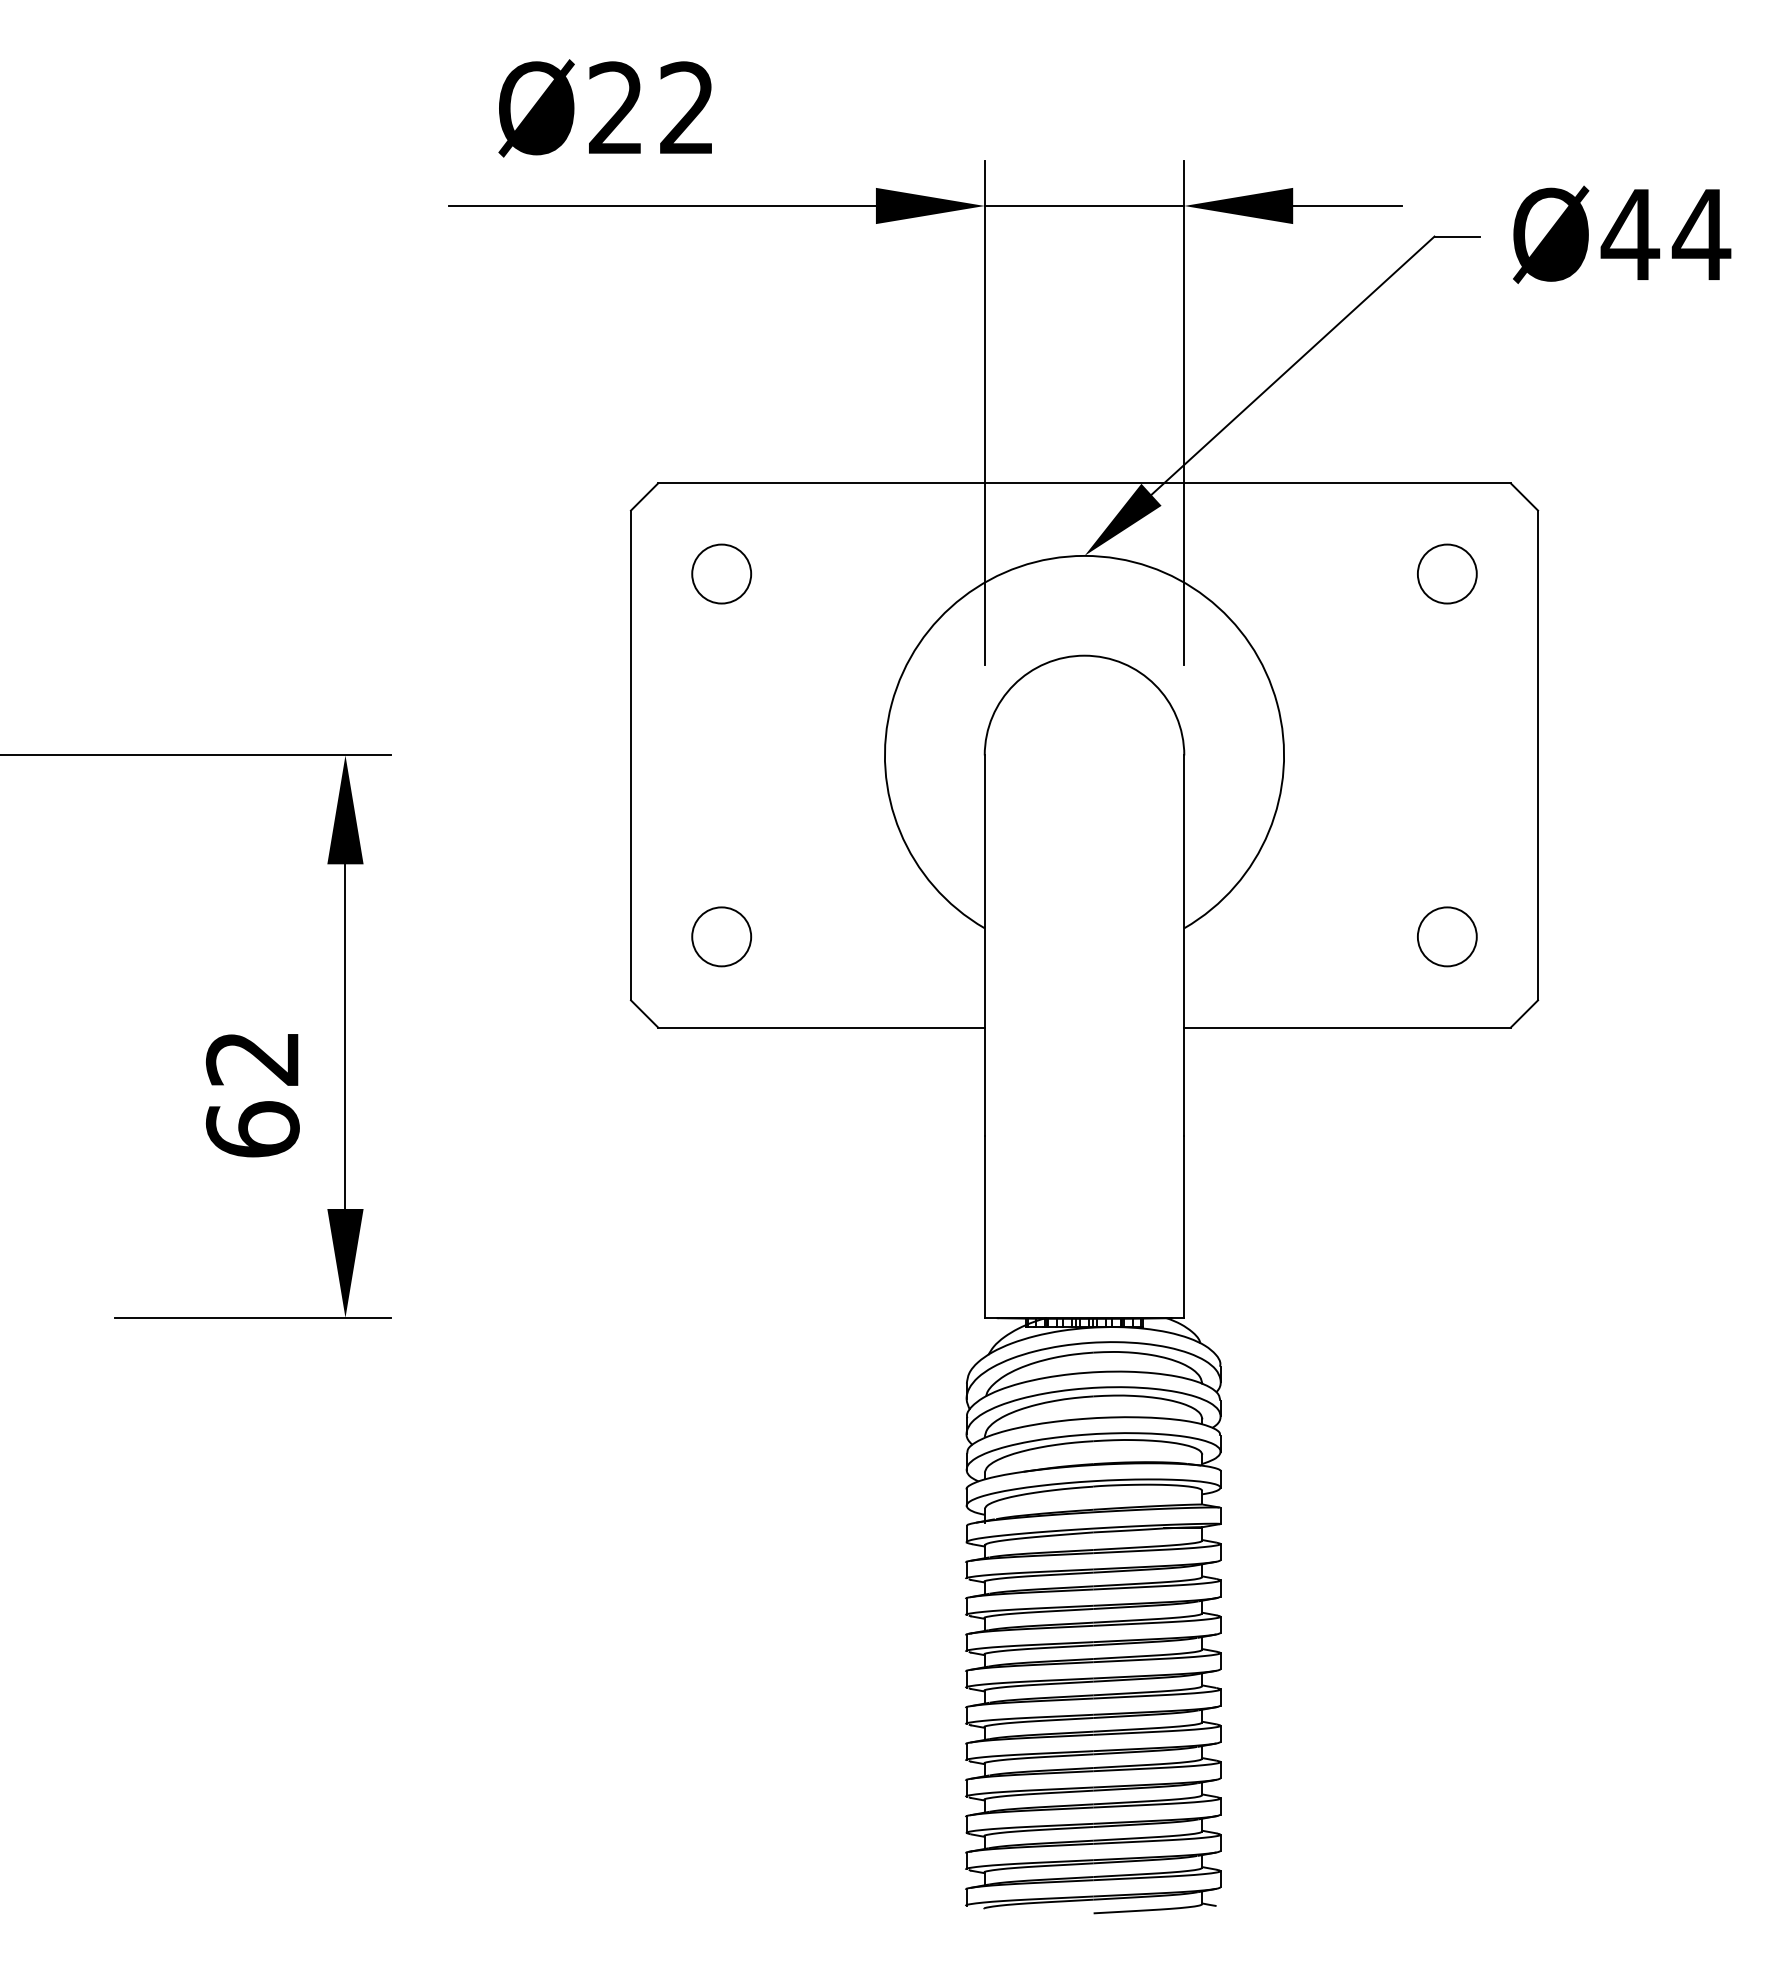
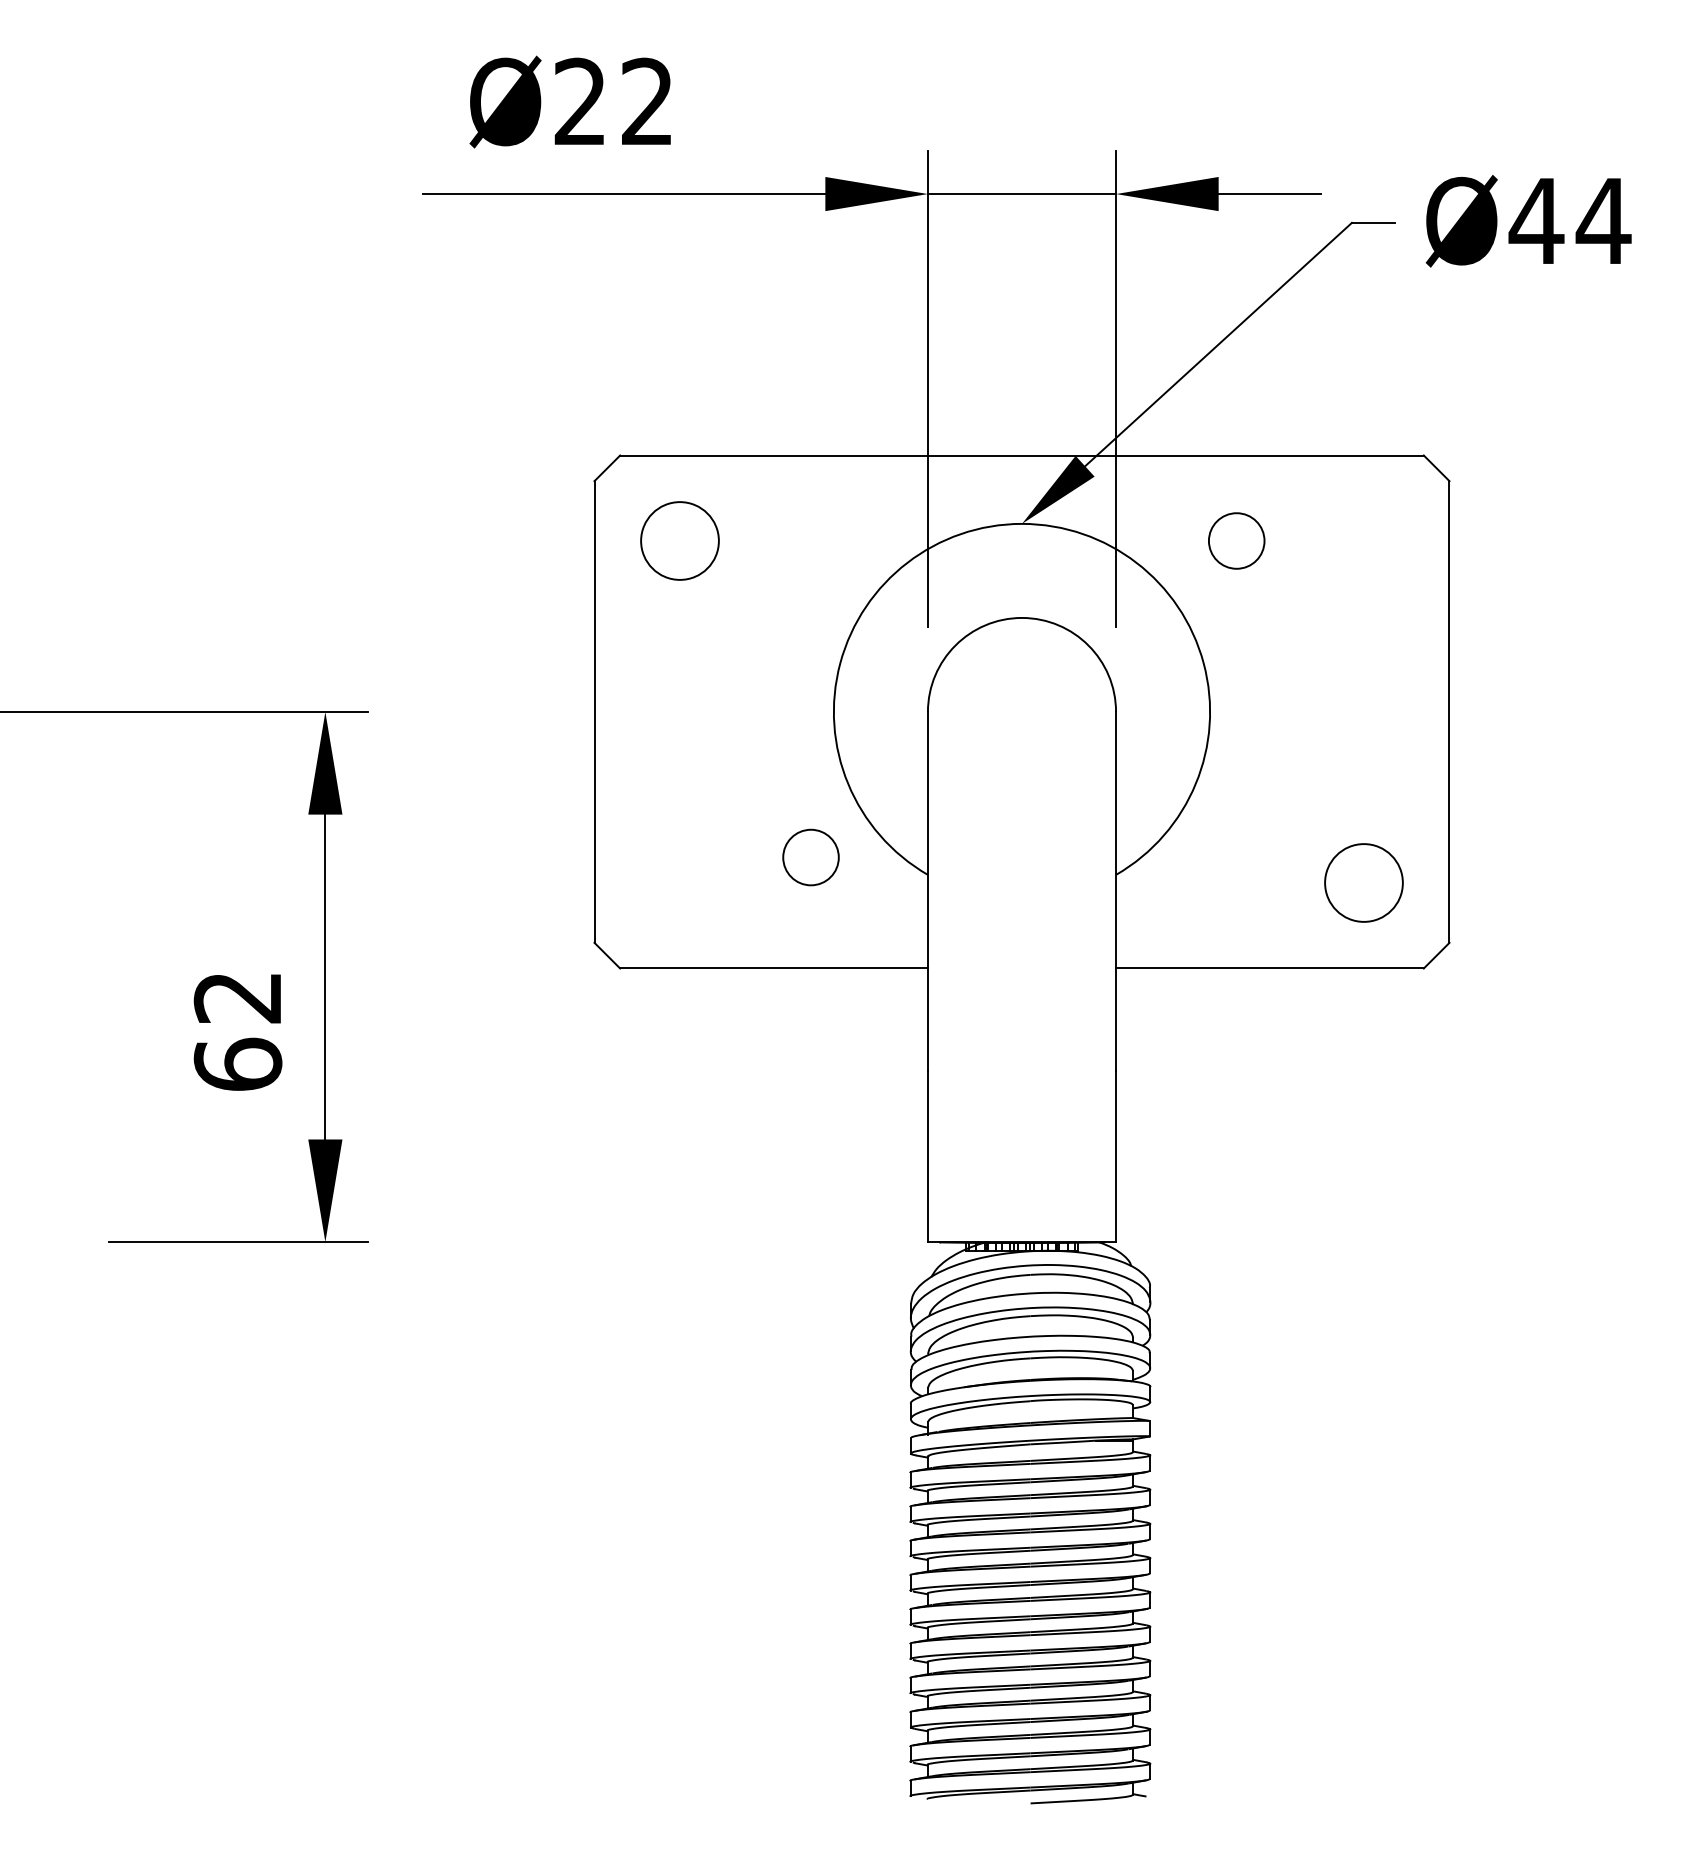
circle: (721, 573) -> (679, 540), size x1.4
circle: (1447, 573) -> (1236, 540), moved
circle: (721, 936) -> (810, 857), moved
circle: (1446, 936) -> (1363, 882), size x1.4

